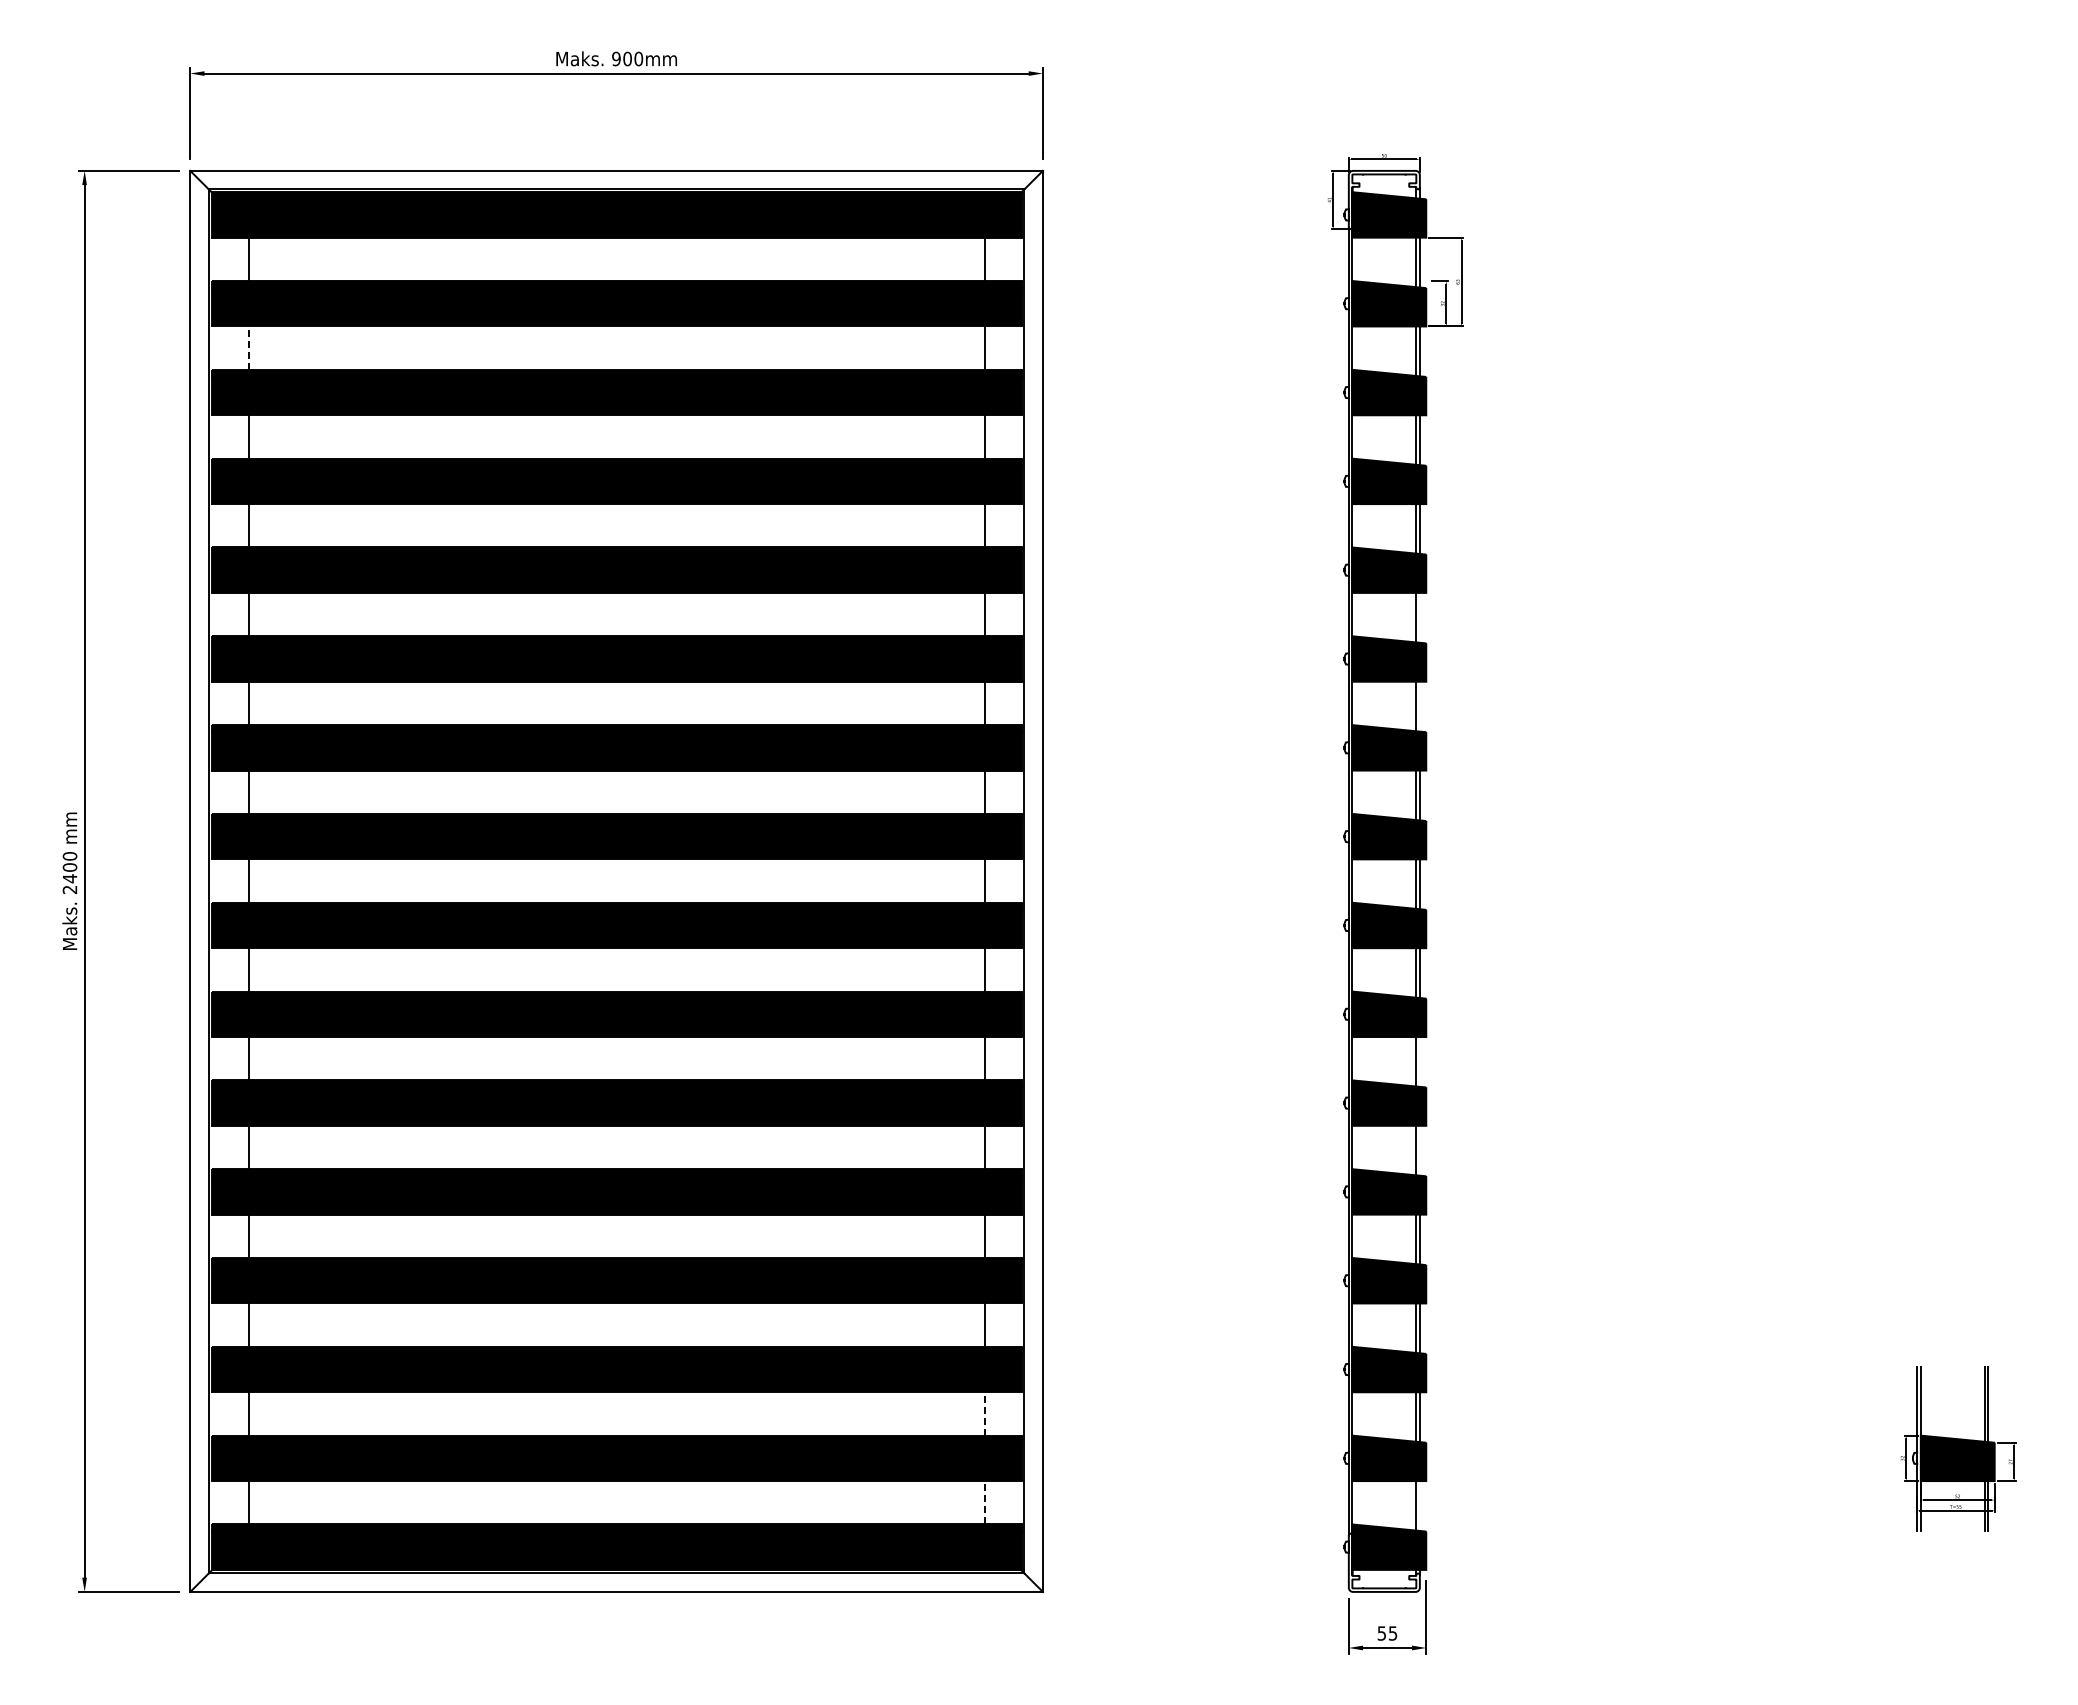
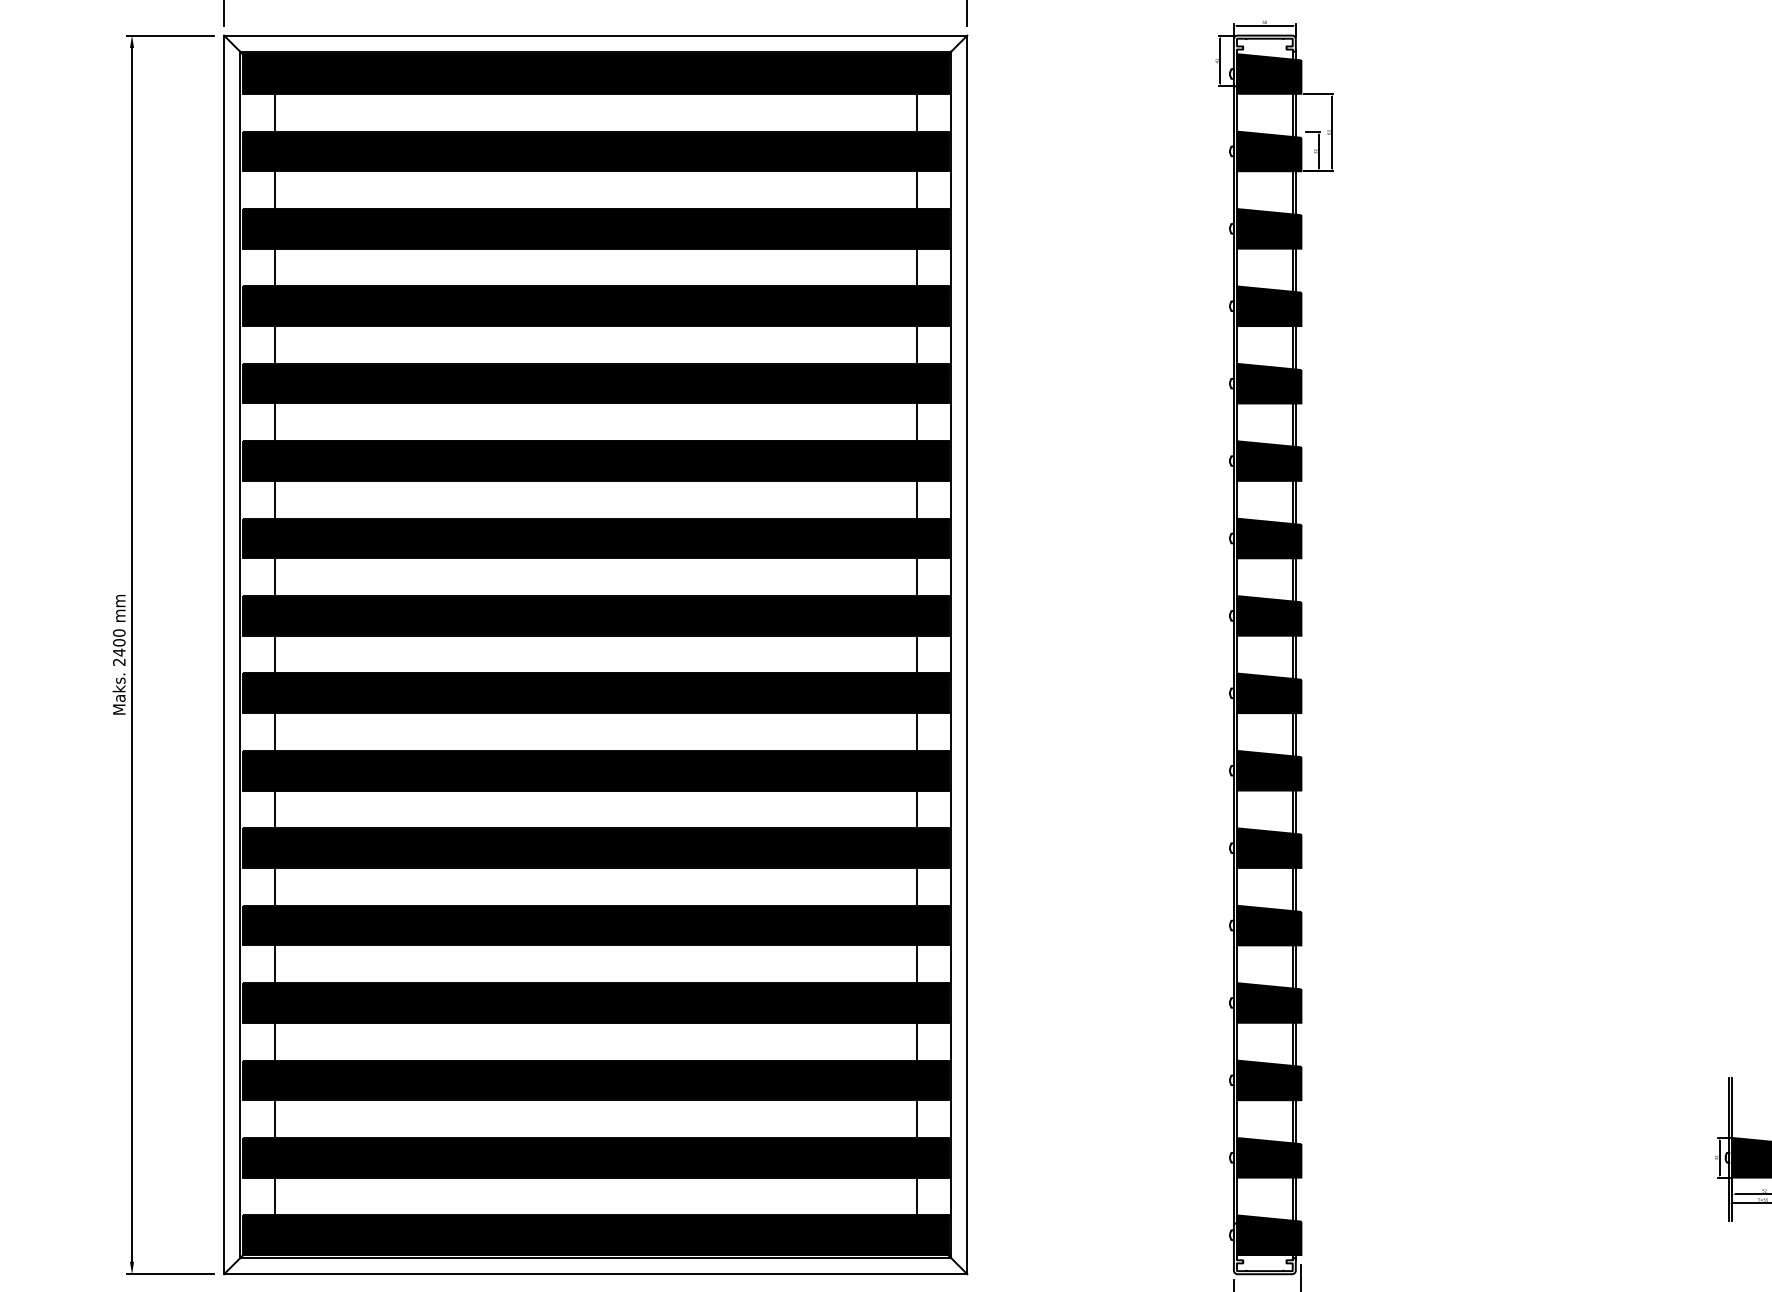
line: (248, 348) -> (274, 190), dashed -> solid
line: (1419, 617) -> (1295, 424), added
line: (1419, 706) -> (1295, 502), added
line: (1419, 1061) -> (1295, 811), added
line: (1419, 1150) -> (1295, 889), added
line: (984, 1413) -> (916, 1118), dashed -> solid
line: (984, 1502) -> (916, 1196), dashed -> solid
line: (1419, 1505) -> (1295, 1198), added

